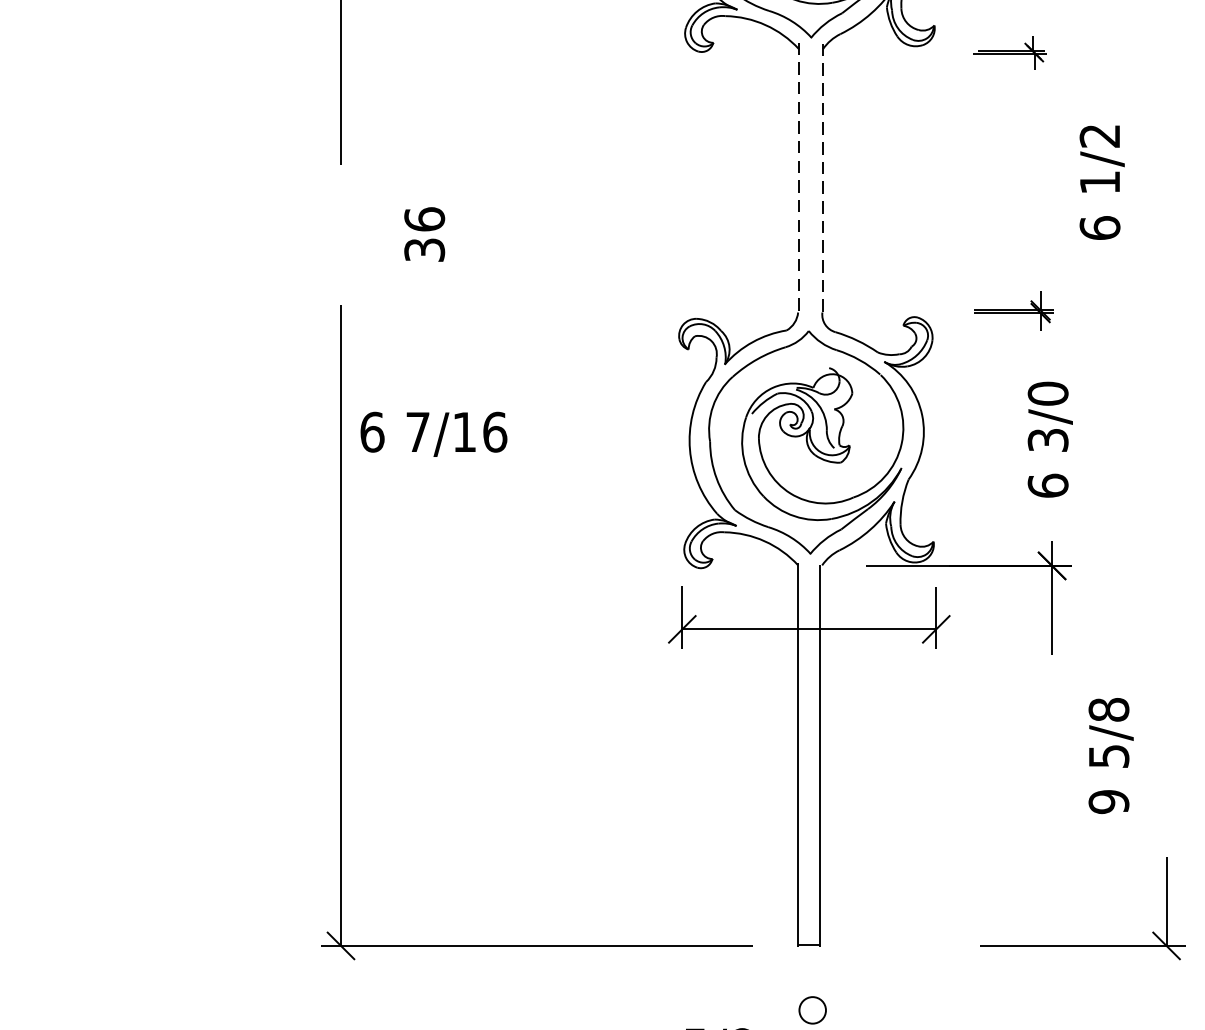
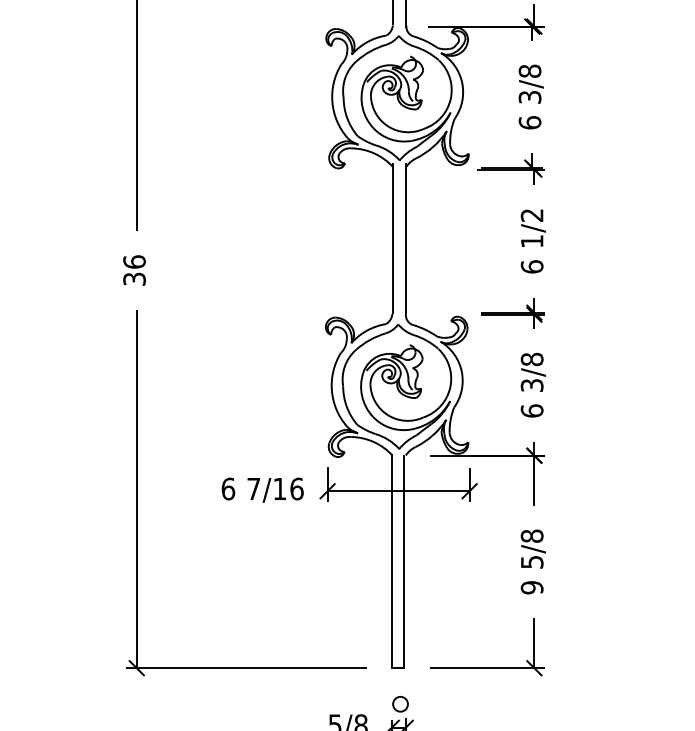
part: (1009, 52) -> (510, 168), size x1.67
line: (823, 175) -> (406, 237), dashed -> solid
line: (798, 177) -> (392, 238), dashed -> solid
text: (1100, 182) -> (532, 241), moved
text: (424, 234) -> (134, 270), moved
part: (1012, 311) -> (512, 313), size x1.43
text: (1048, 393) -> (532, 359), 3/0 -> 3/8
text: (433, 433) -> (262, 489), moved
text: (1109, 755) -> (532, 561), moved
part: (1082, 944) -> (487, 667), moved

